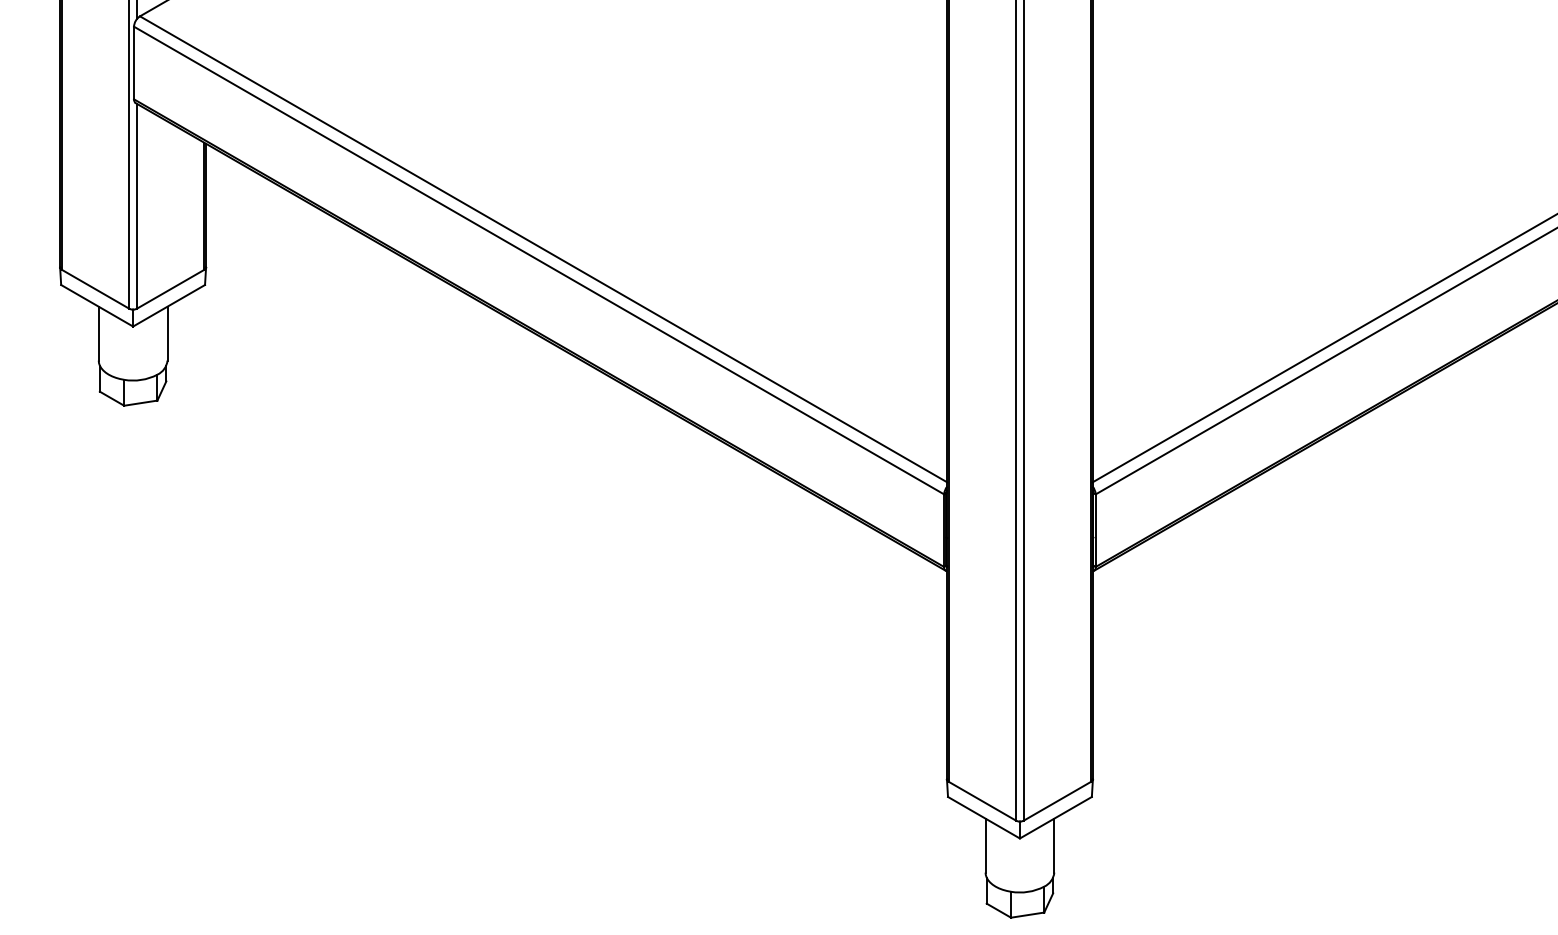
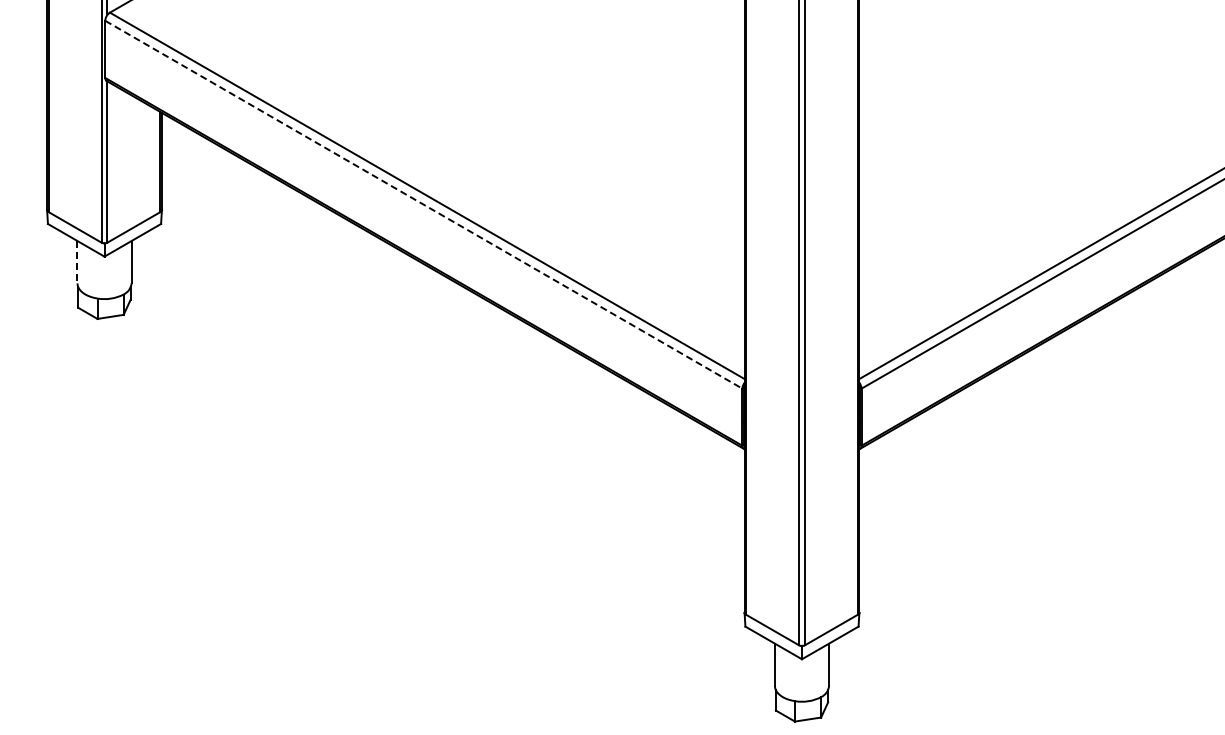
line: (538, 260) -> (423, 204), solid -> dashed
line: (98, 333) -> (77, 262), solid -> dashed

